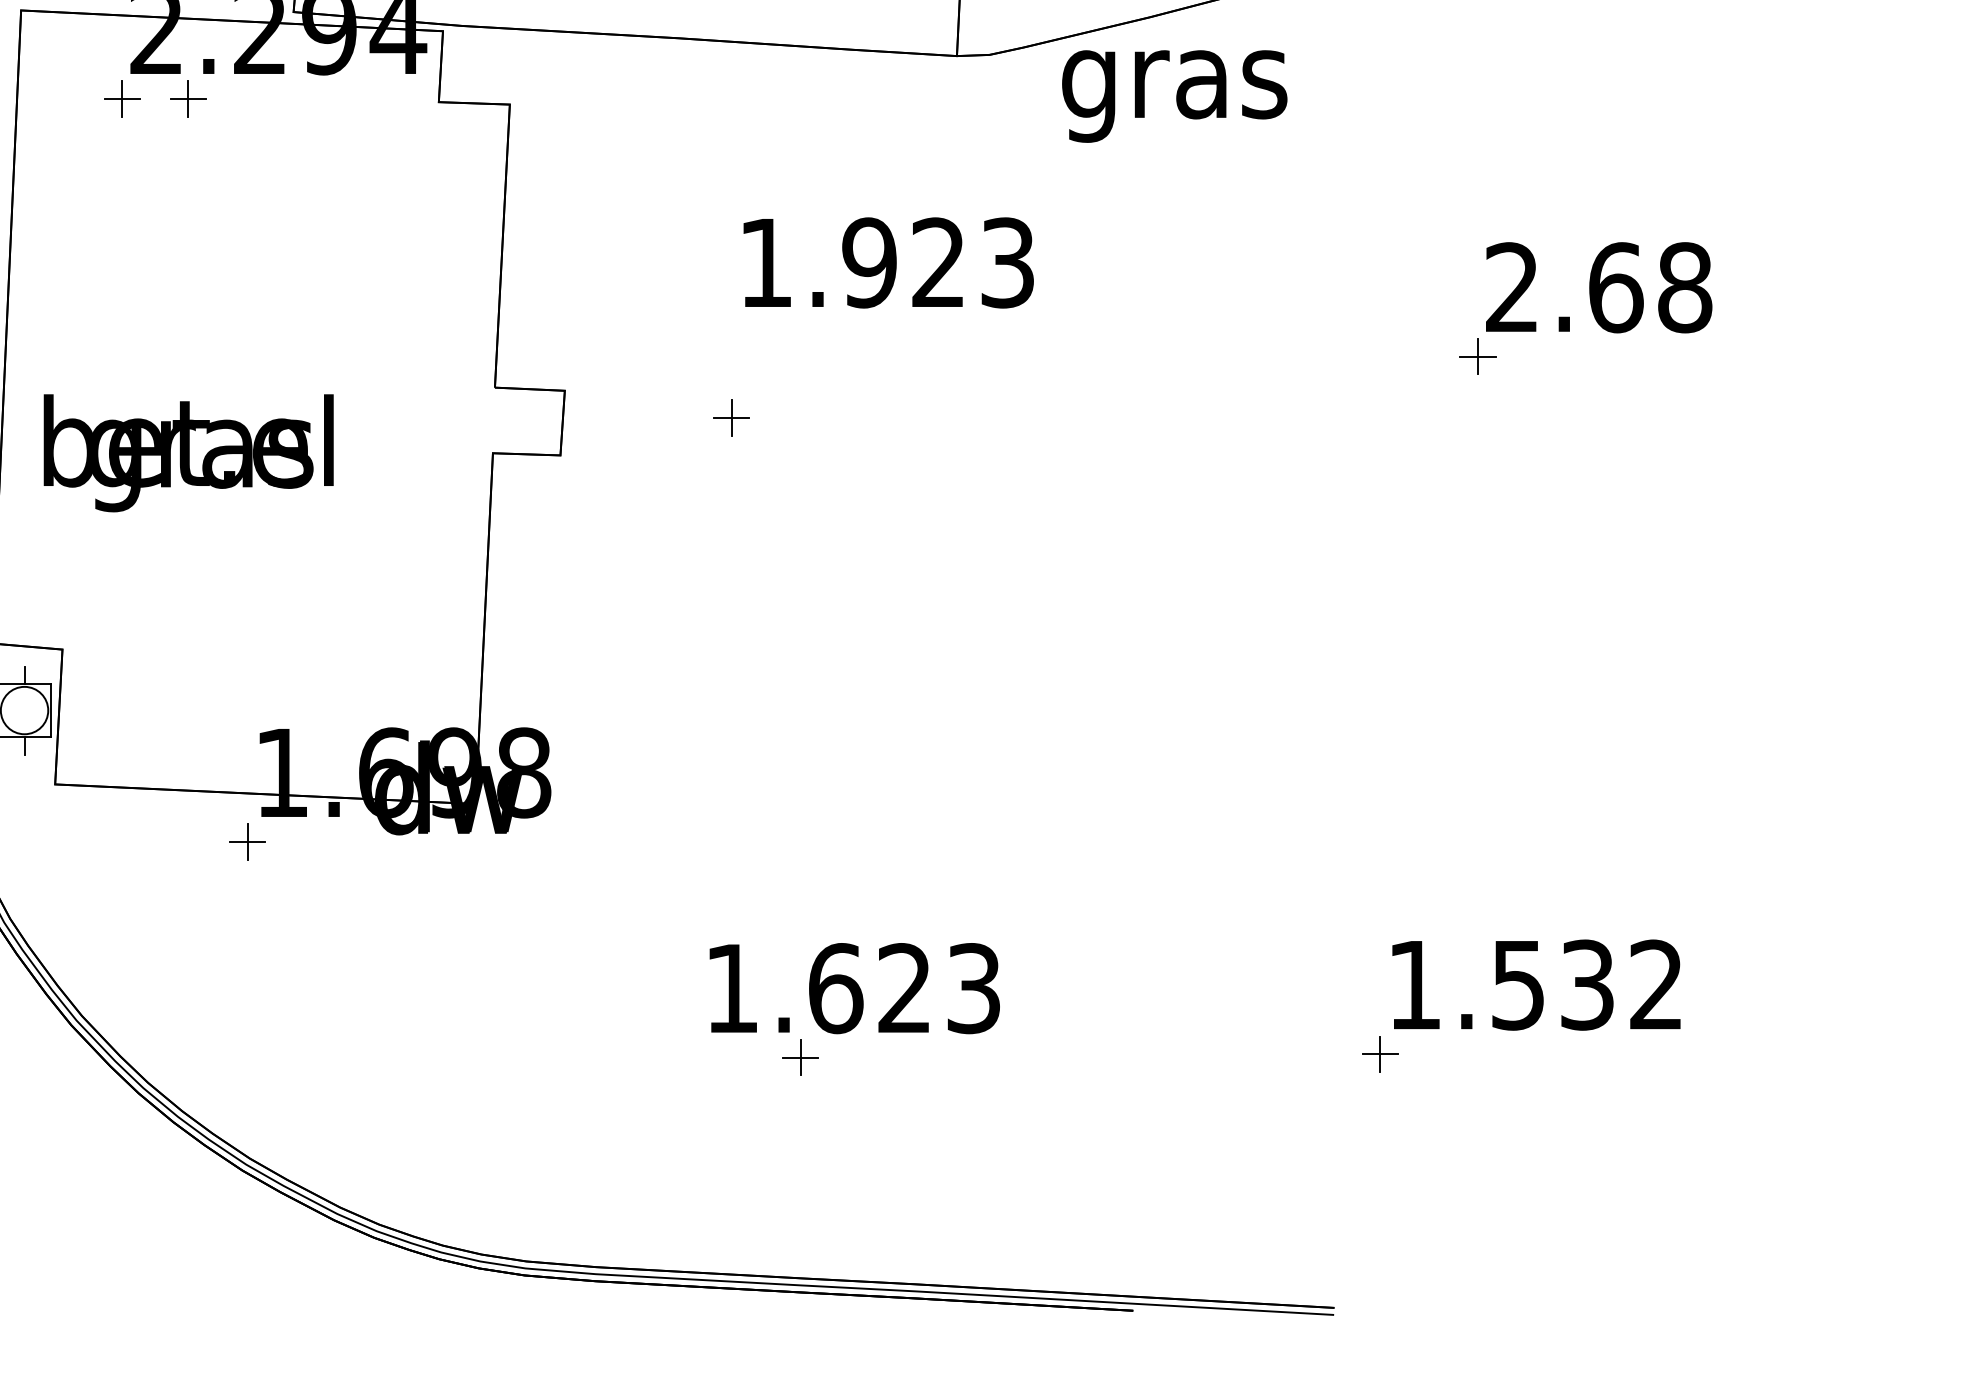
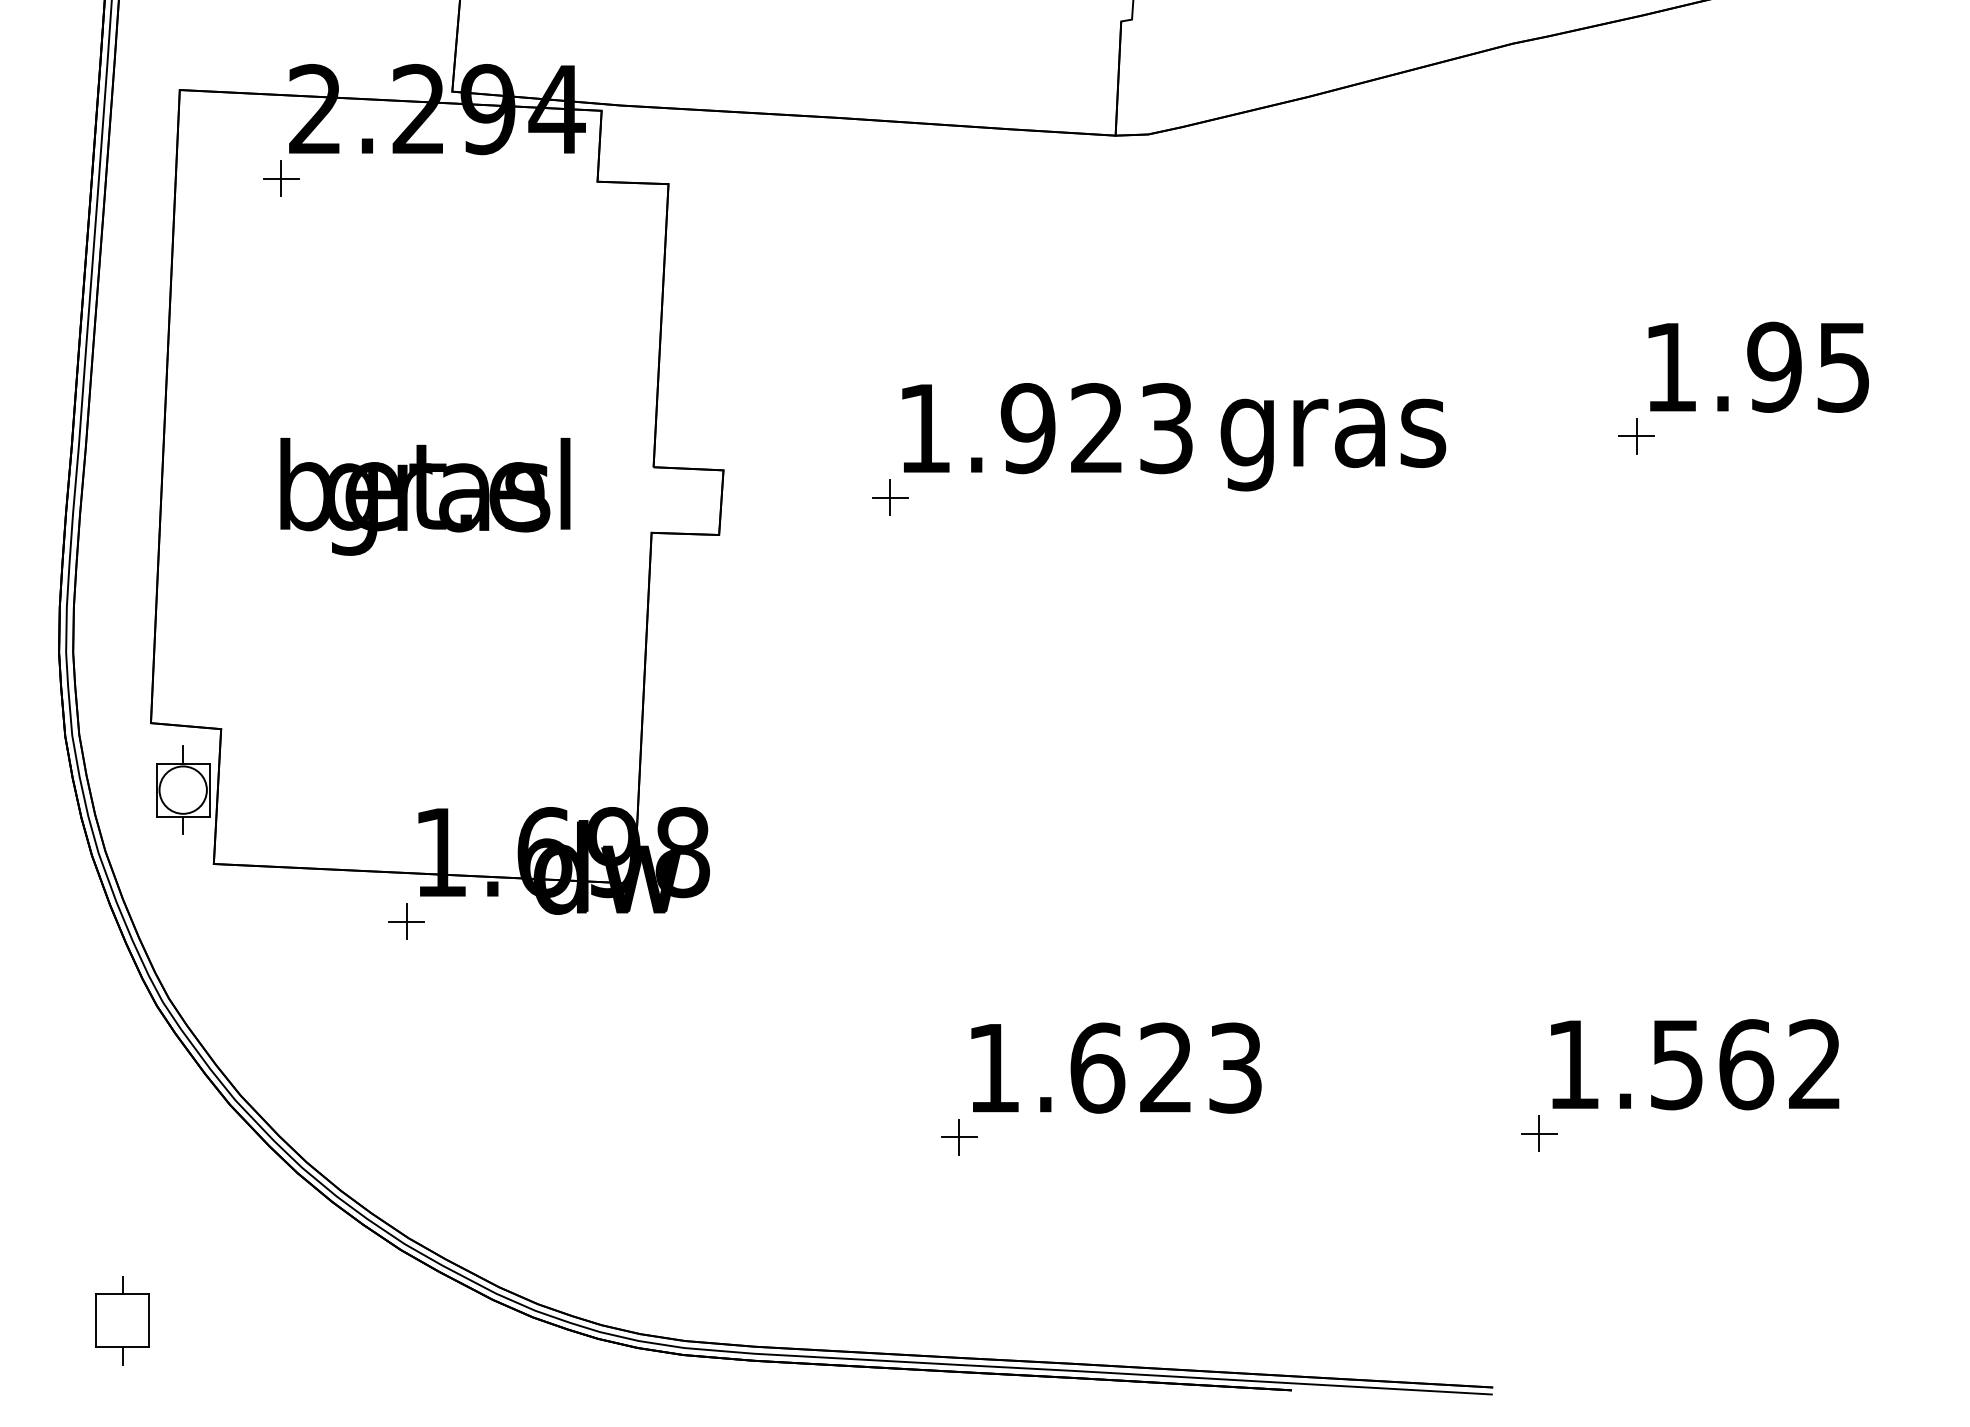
text: (1174, 95) -> (1333, 444), moved
part: (188, 98) -> (347, 178), removed
text: (888, 262) -> (1047, 428), moved
text: (1598, 286) -> (1757, 366), 2.68 -> 1.95
text: (188, 452) -> (425, 496), moved
text: (1587, 984) -> (1746, 1064), 1.532 -> 1.562
text: (854, 987) -> (1116, 1067), moved

